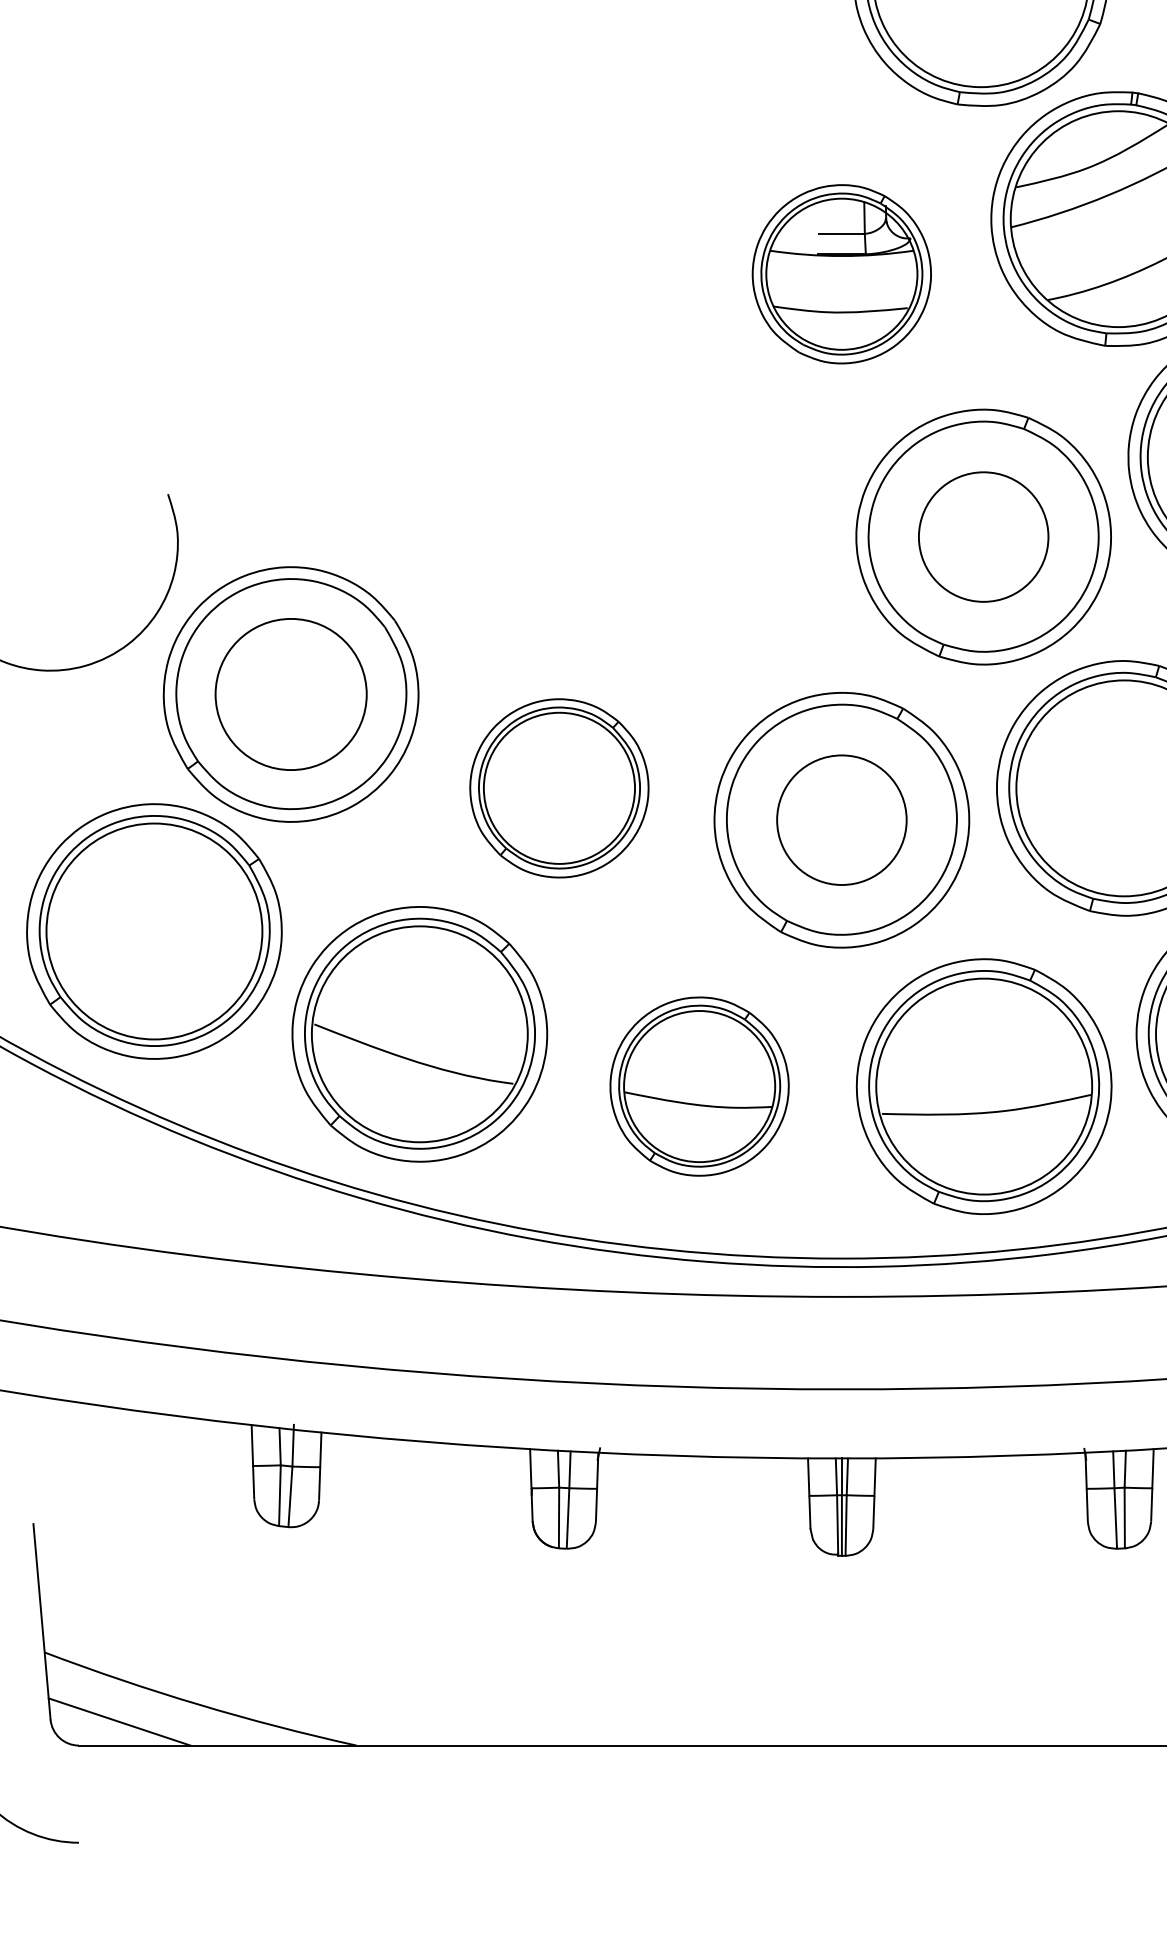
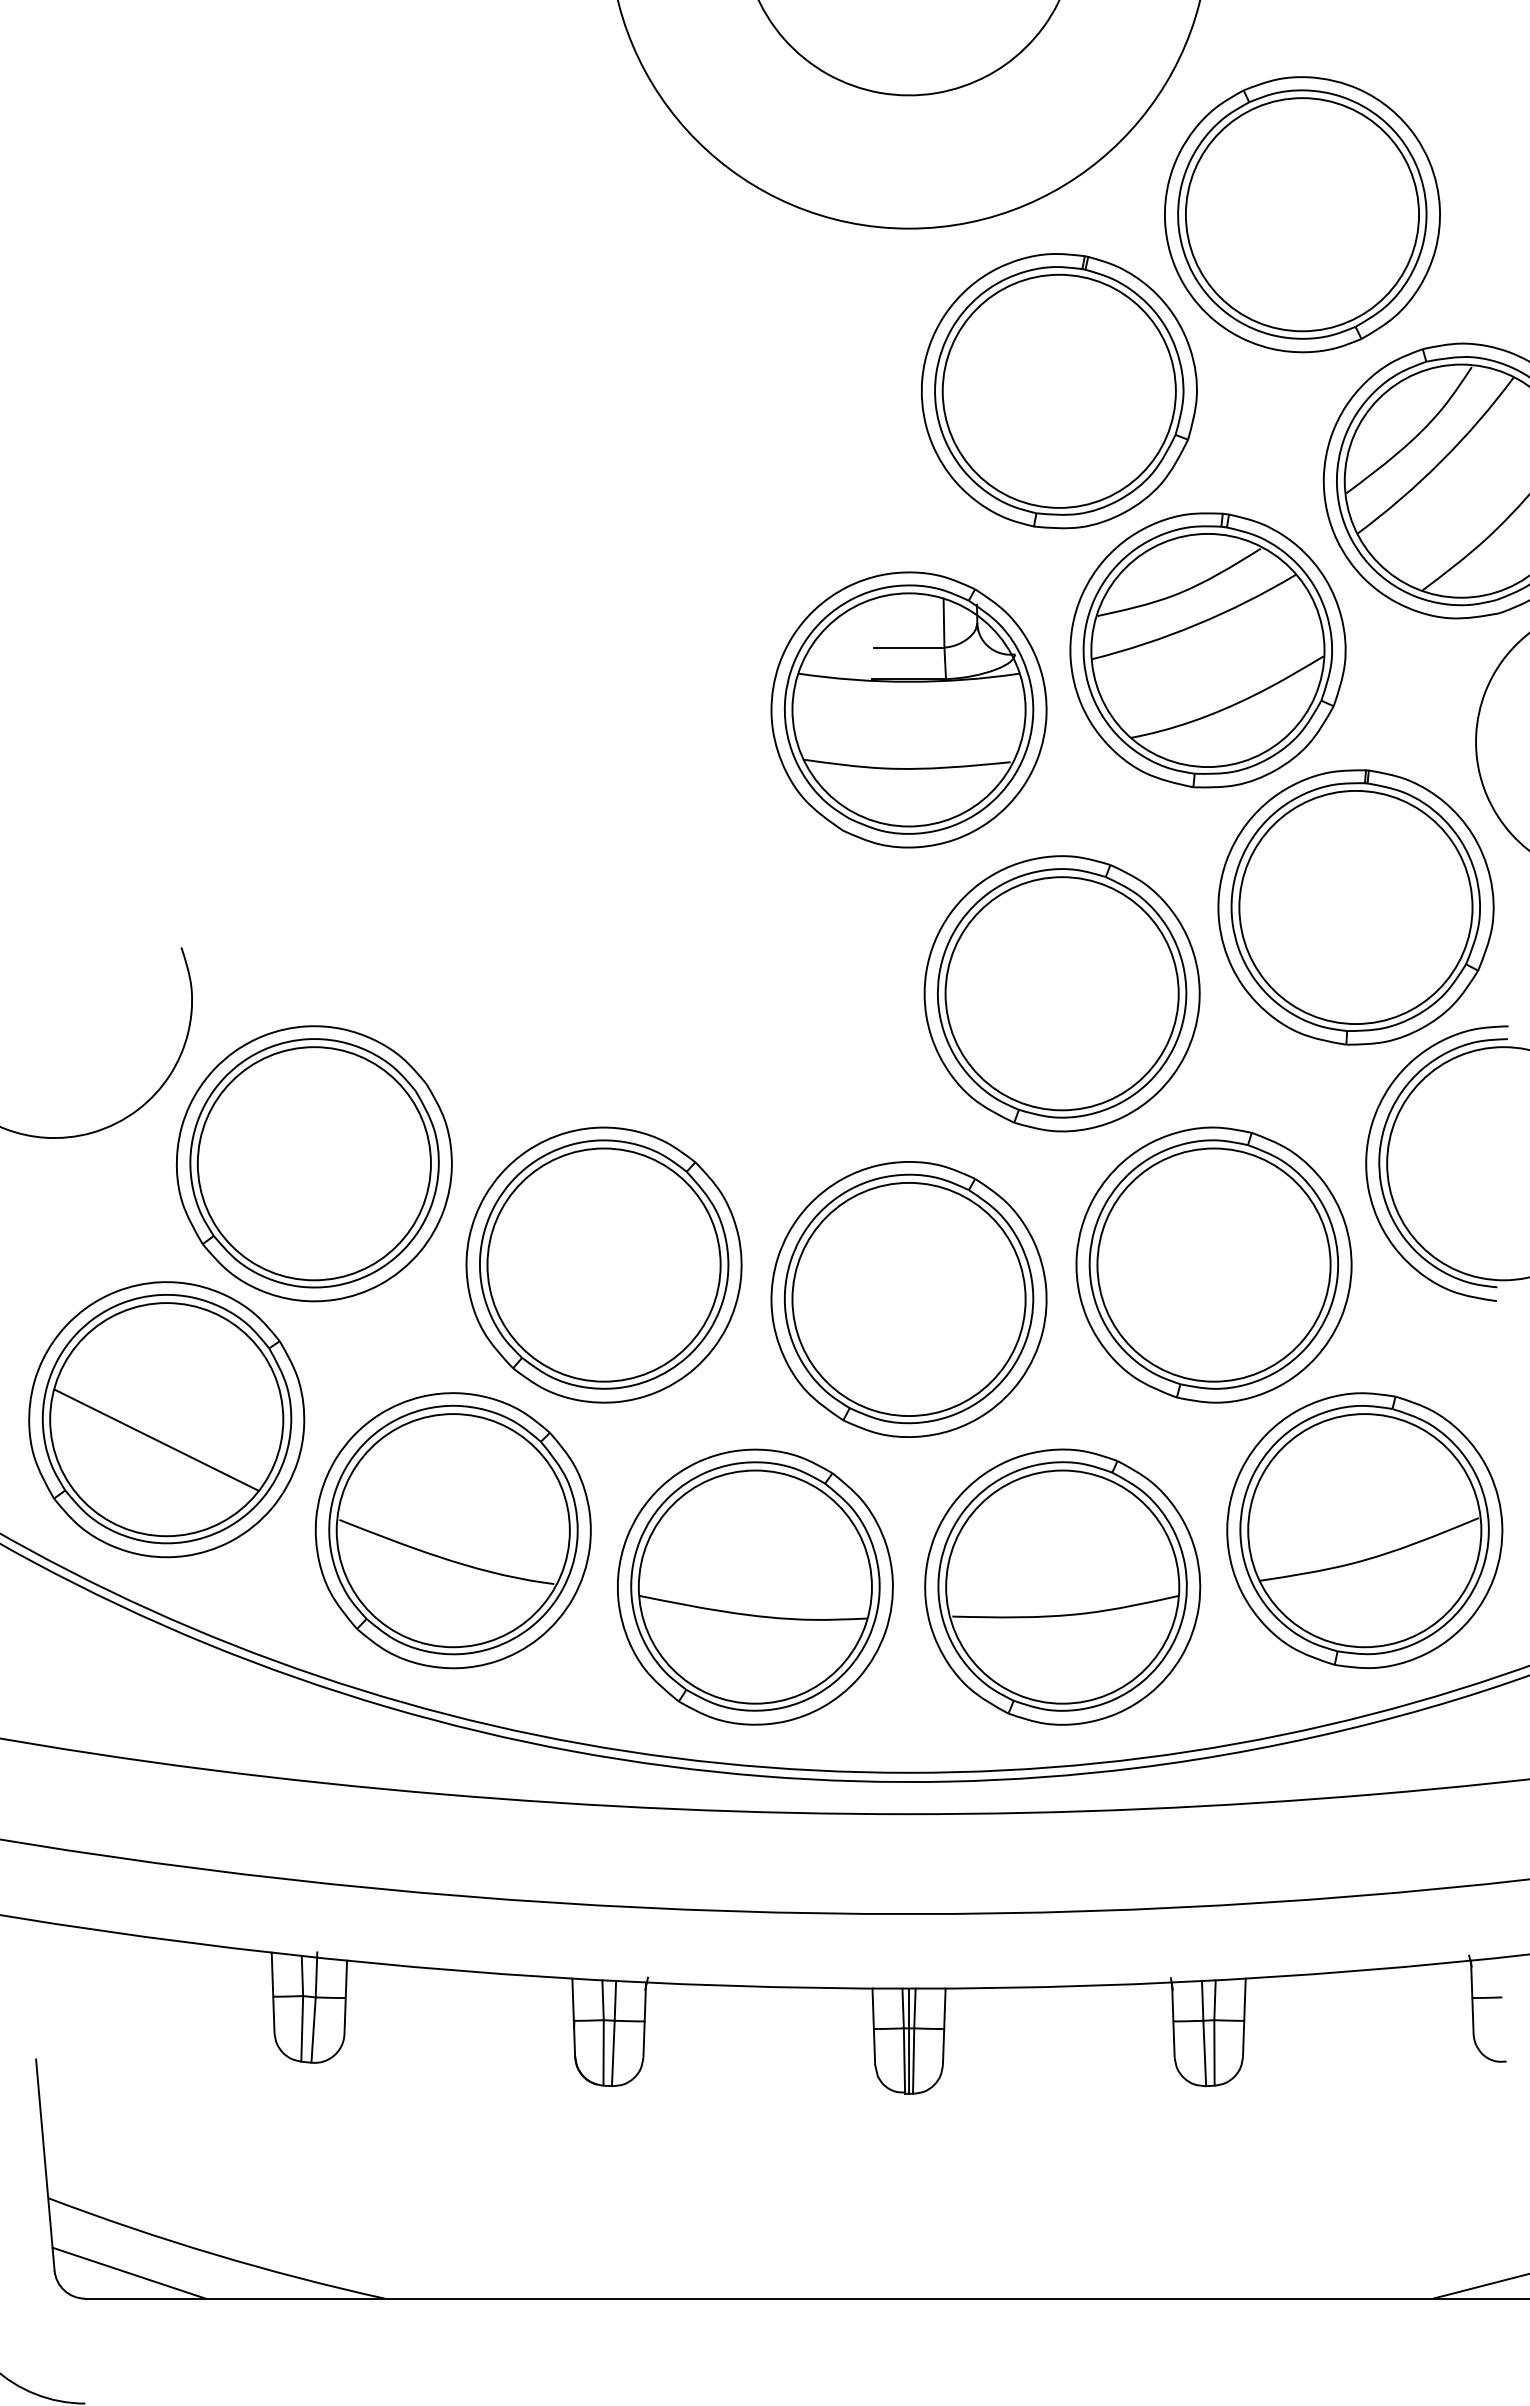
part: (841, 273) -> (908, 709), size x1.43
circle: (983, 536) -> (1061, 993), size x1.67
circle: (290, 694) -> (313, 1163), size x1.43
part: (558, 787) -> (603, 1264), size x1.43
circle: (841, 820) -> (908, 1299), size x1.67
line: (144, 950) -> (156, 1440), added
part: (699, 1086) -> (755, 1586), size x1.43

